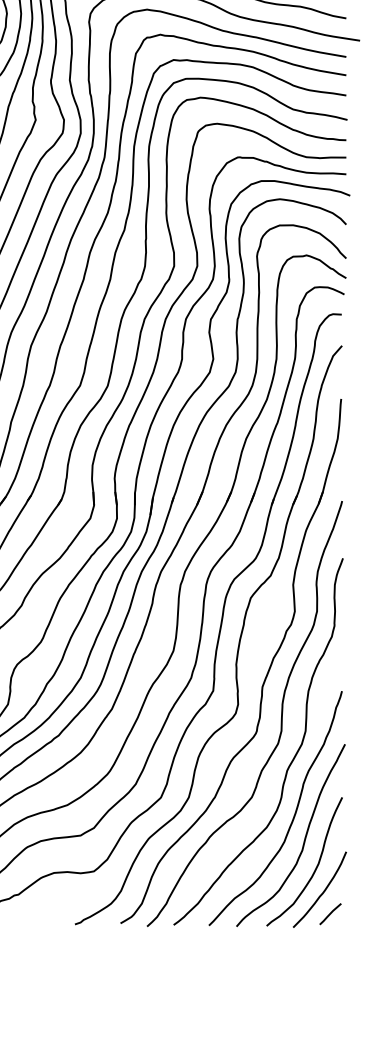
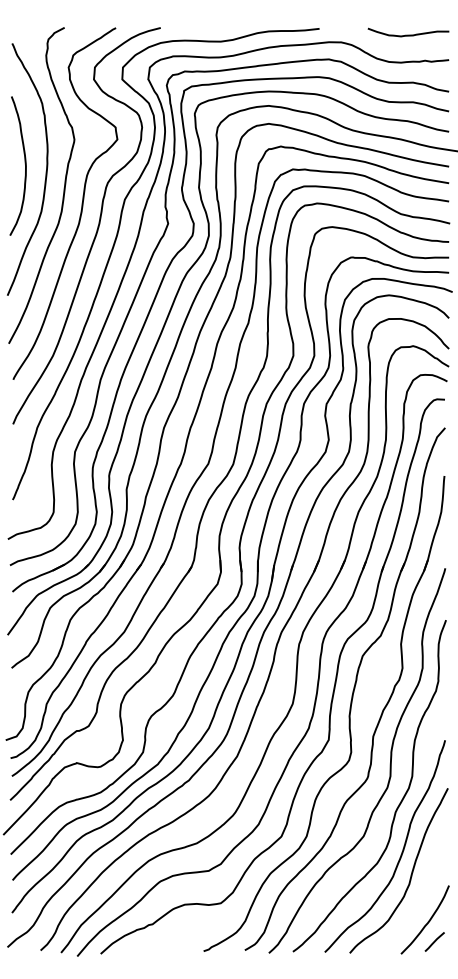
curve: (315, 867) -> (421, 899), removed

